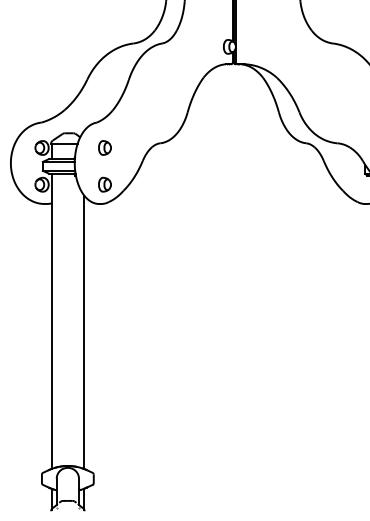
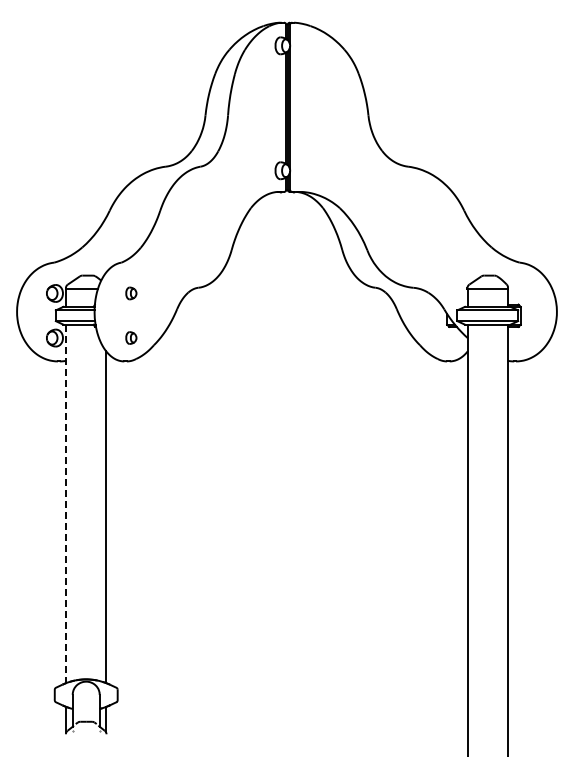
part: (105, 148) -> (131, 293), size x0.7
part: (105, 184) -> (131, 337), size x0.7
line: (51, 321) -> (66, 504), solid -> dashed

